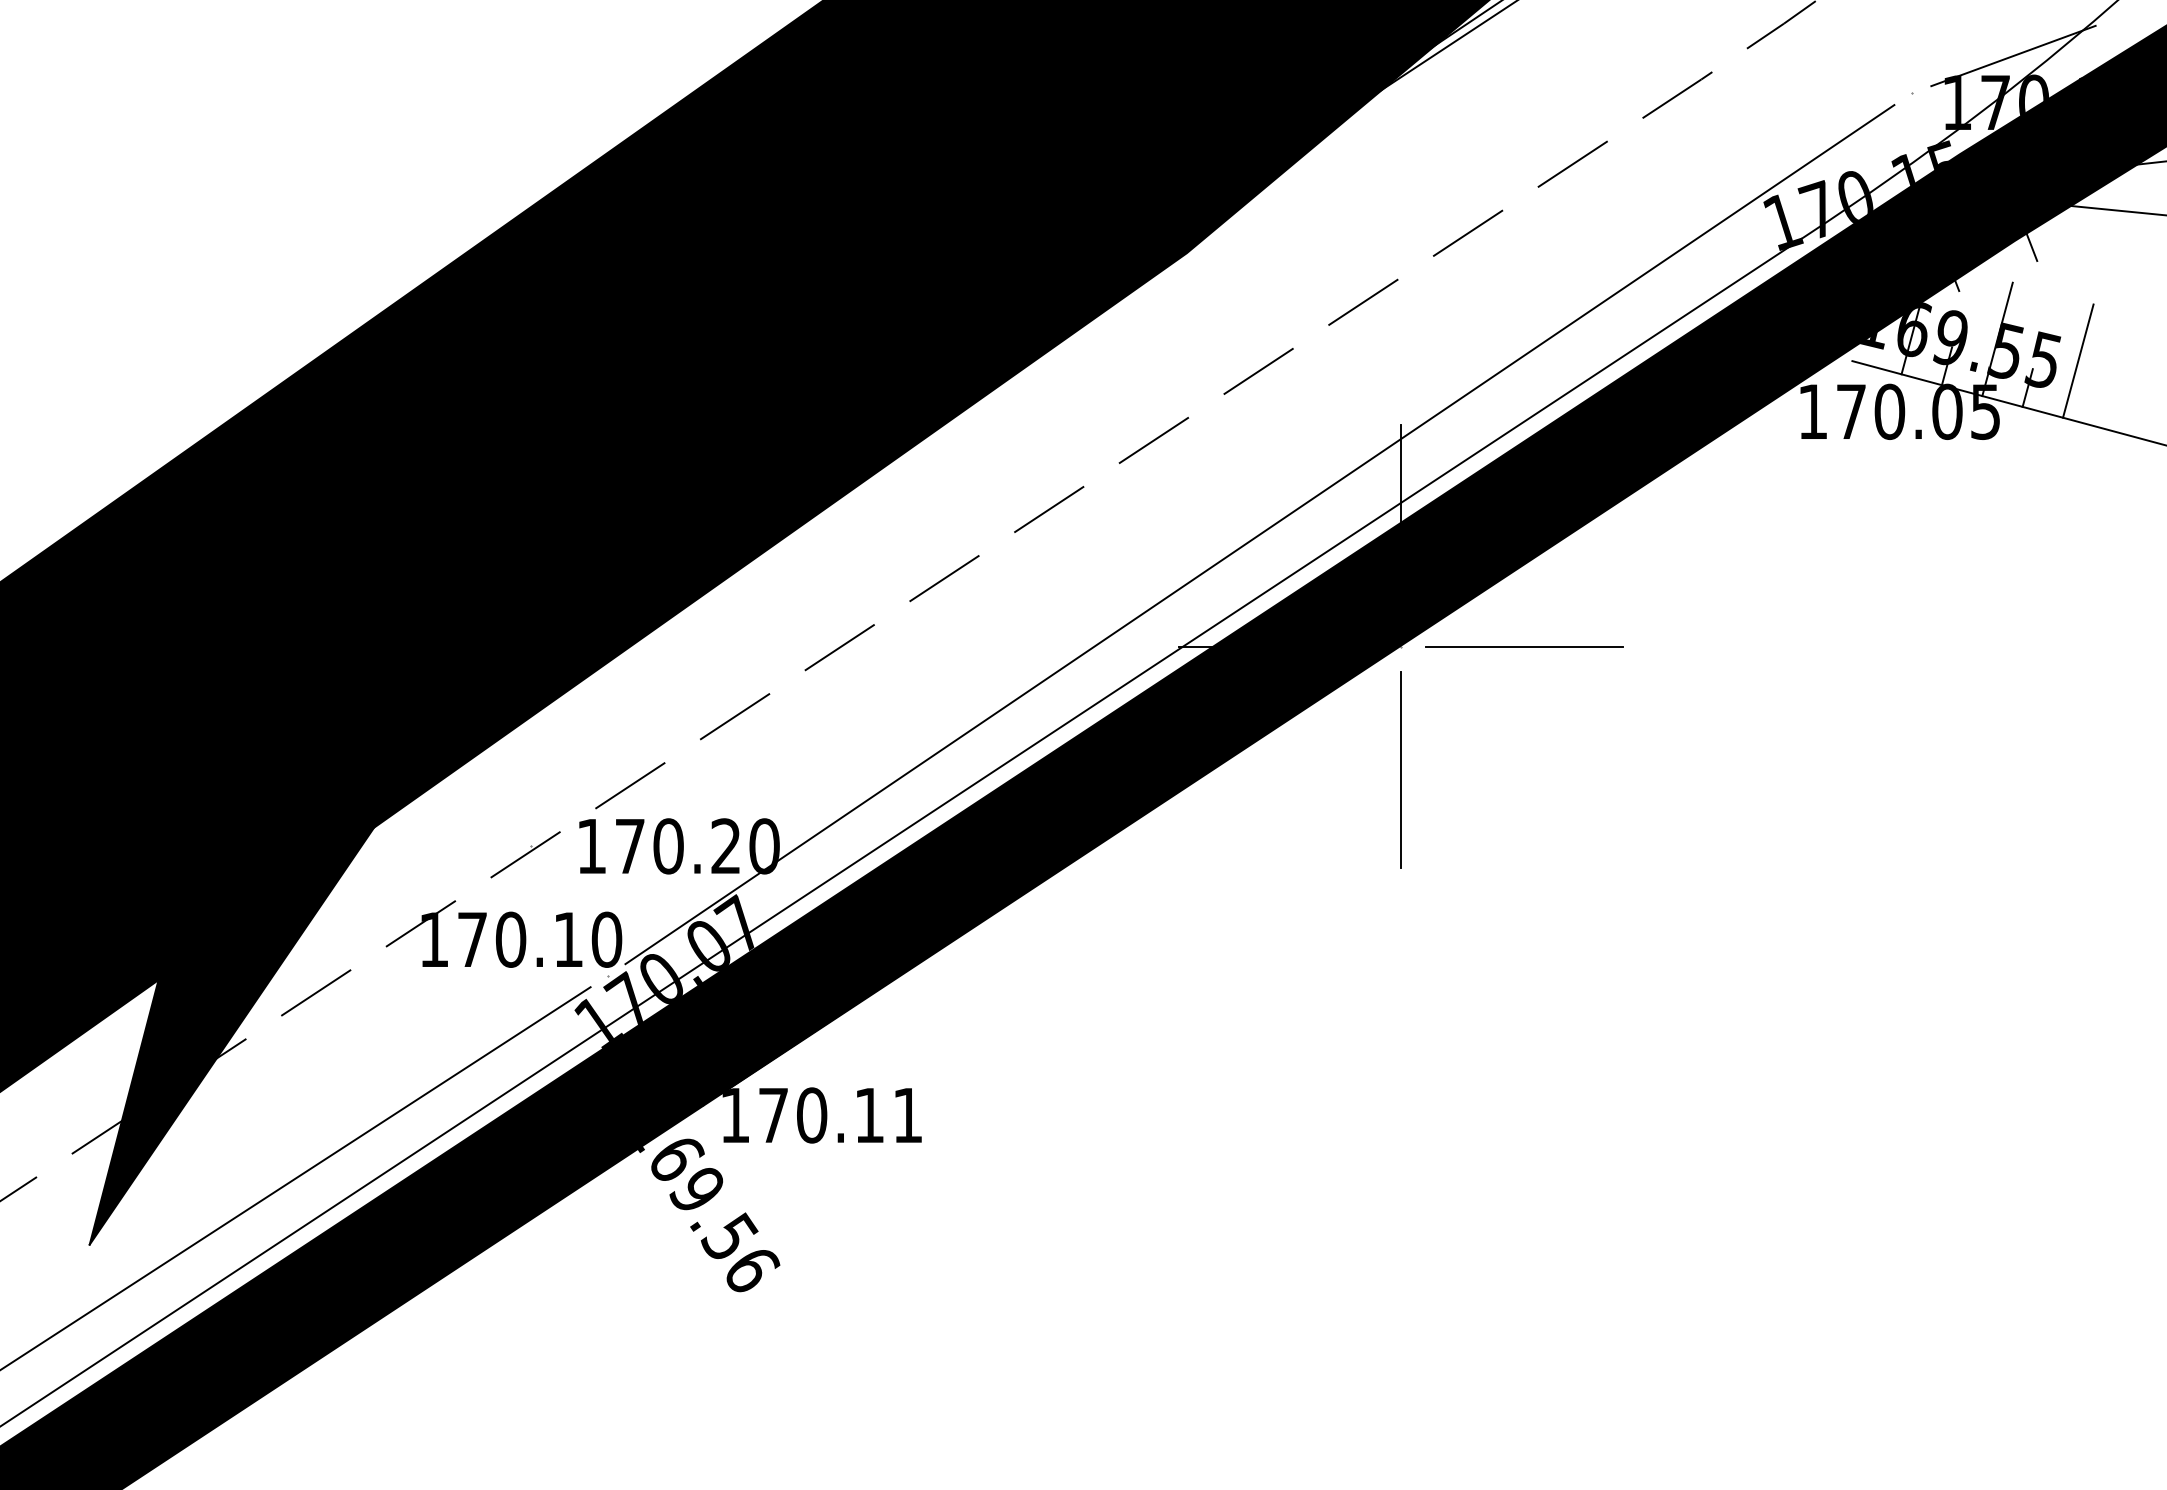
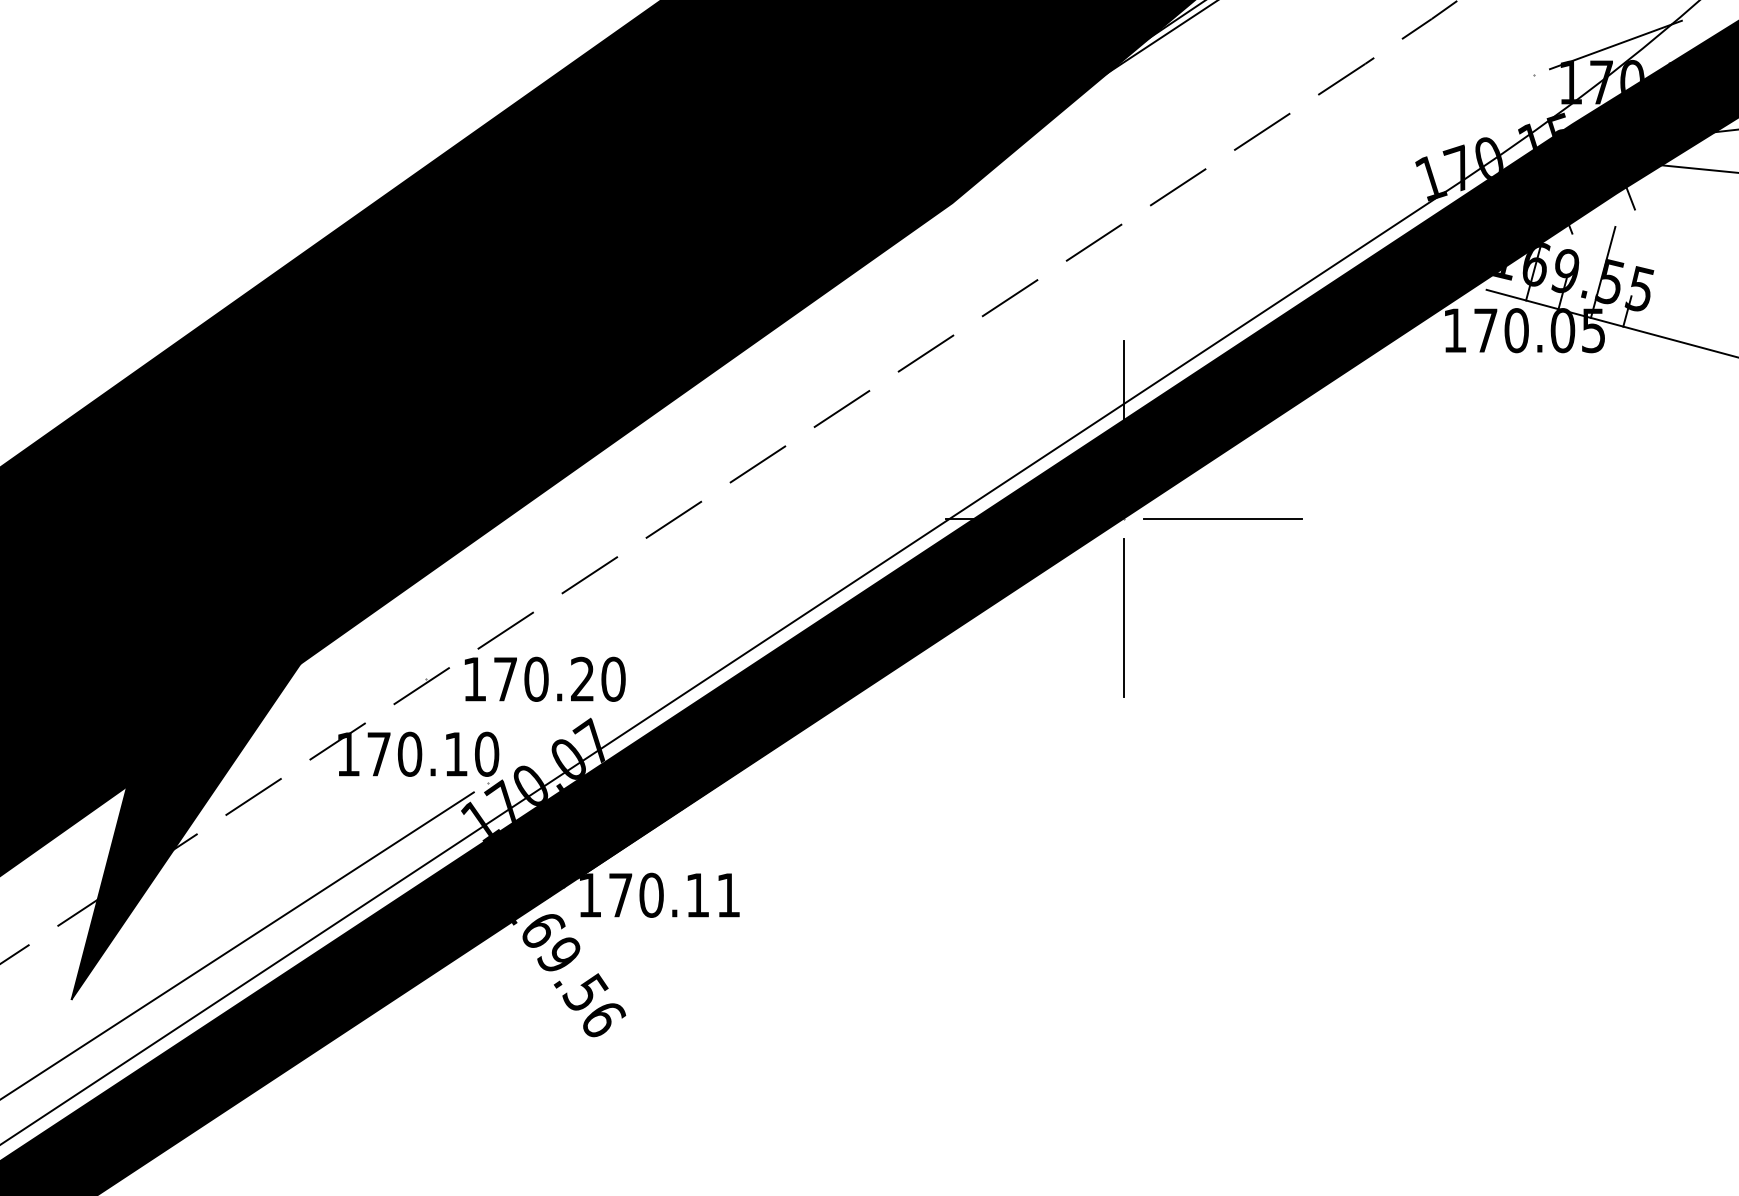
line: (2077, 360) -> (1667, 289), removed
line: (1259, 533) -> (1010, 428), removed

